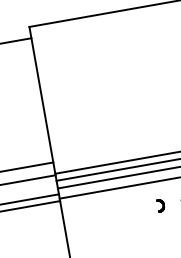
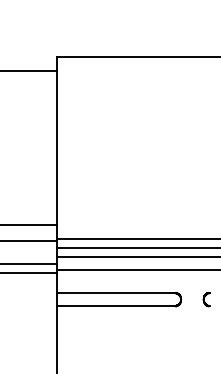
line: (109, 208) -> (115, 292), added
line: (111, 220) -> (115, 306), added

